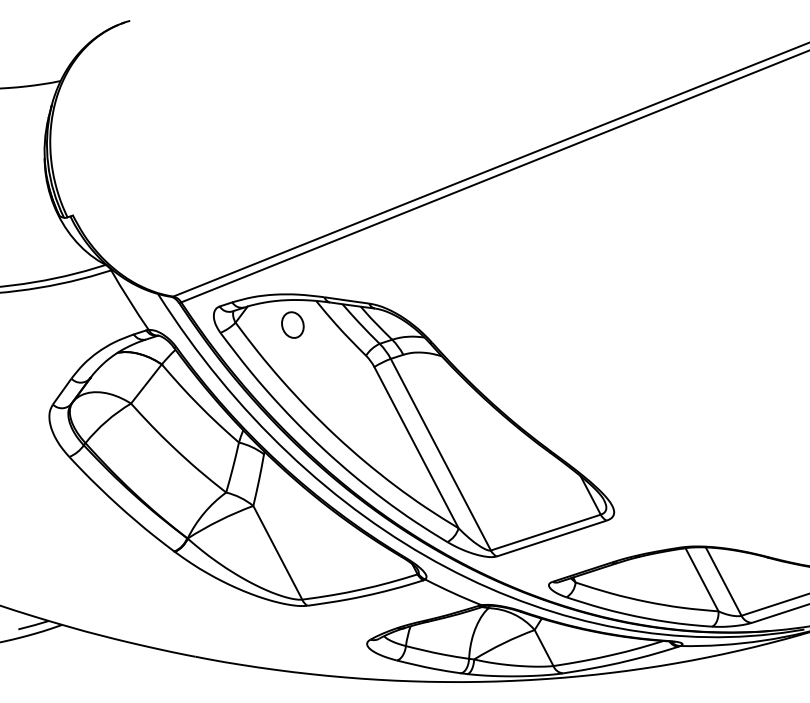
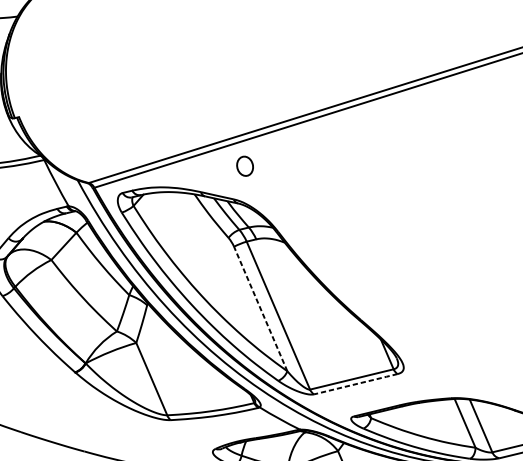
part: (292, 324) -> (244, 165), moved
line: (416, 447) -> (260, 308), solid -> dashed
line: (551, 538) -> (355, 384), solid -> dashed

